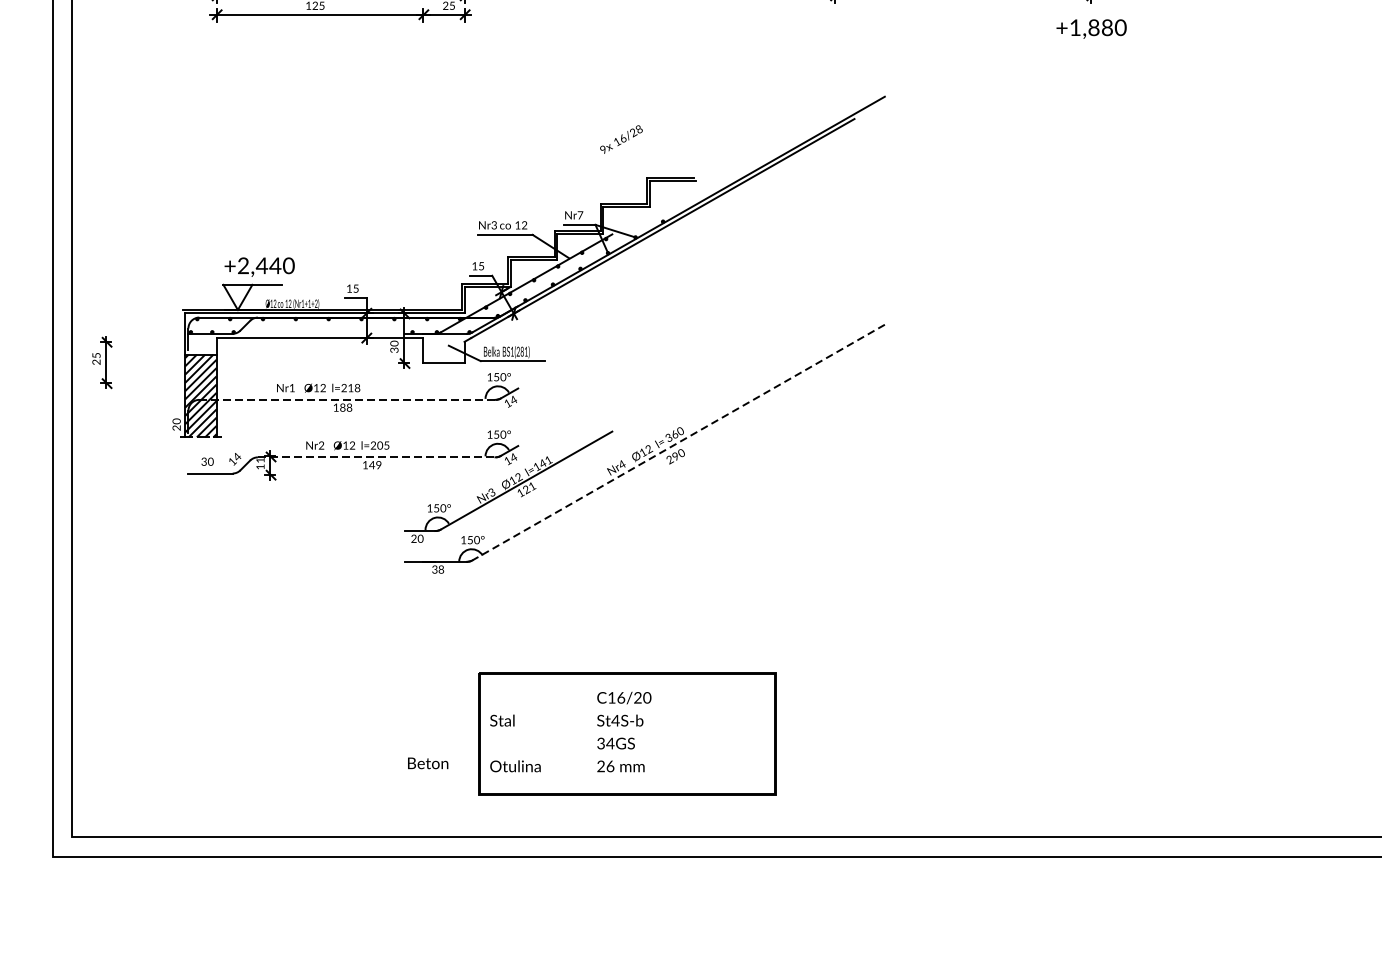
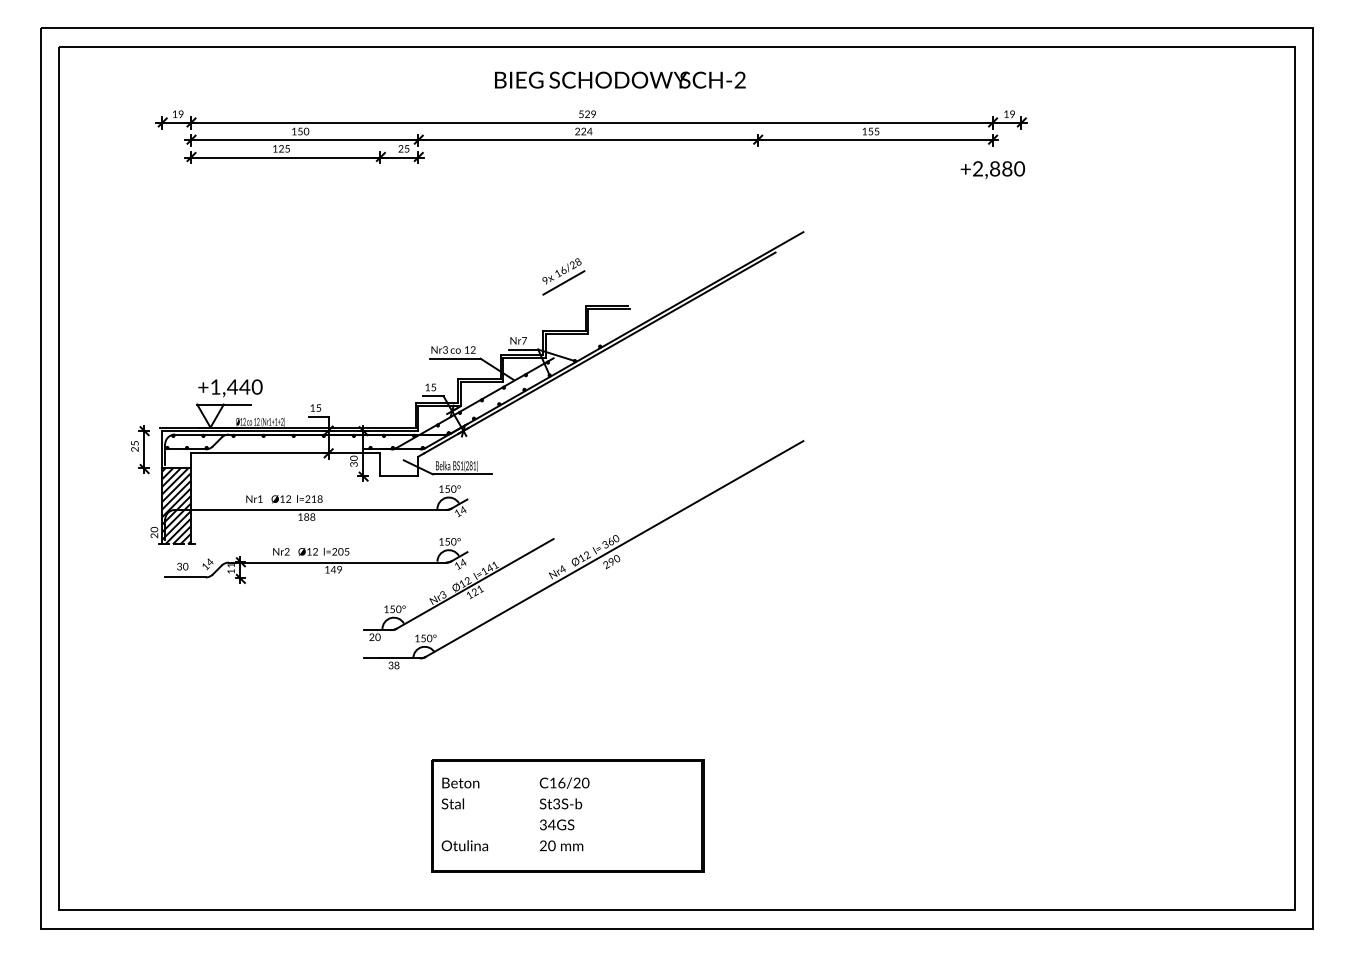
text: (1074, 27) -> (977, 168), +1,880 -> +2,880
line: (623, 151) -> (563, 282), added
text: (243, 265) -> (215, 386), +2,440 -> +1,440
part: (102, 362) -> (140, 449), moved
line: (347, 399) -> (310, 509), dashed -> solid
line: (678, 443) -> (614, 549), dashed -> solid
line: (376, 457) -> (337, 562), dashed -> solid
text: (615, 720) -> (556, 803), St4S-b -> St3S-b
text: (427, 762) -> (460, 782), moved
text: (609, 766) -> (551, 845), 26 -> 20

